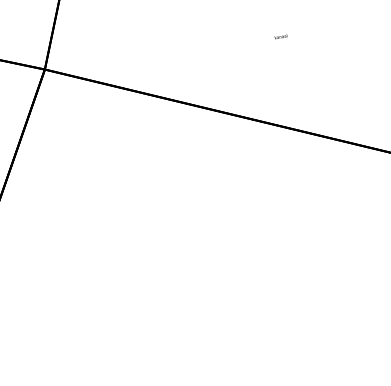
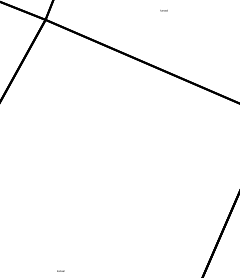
text: (280, 36) -> (163, 10), moved

